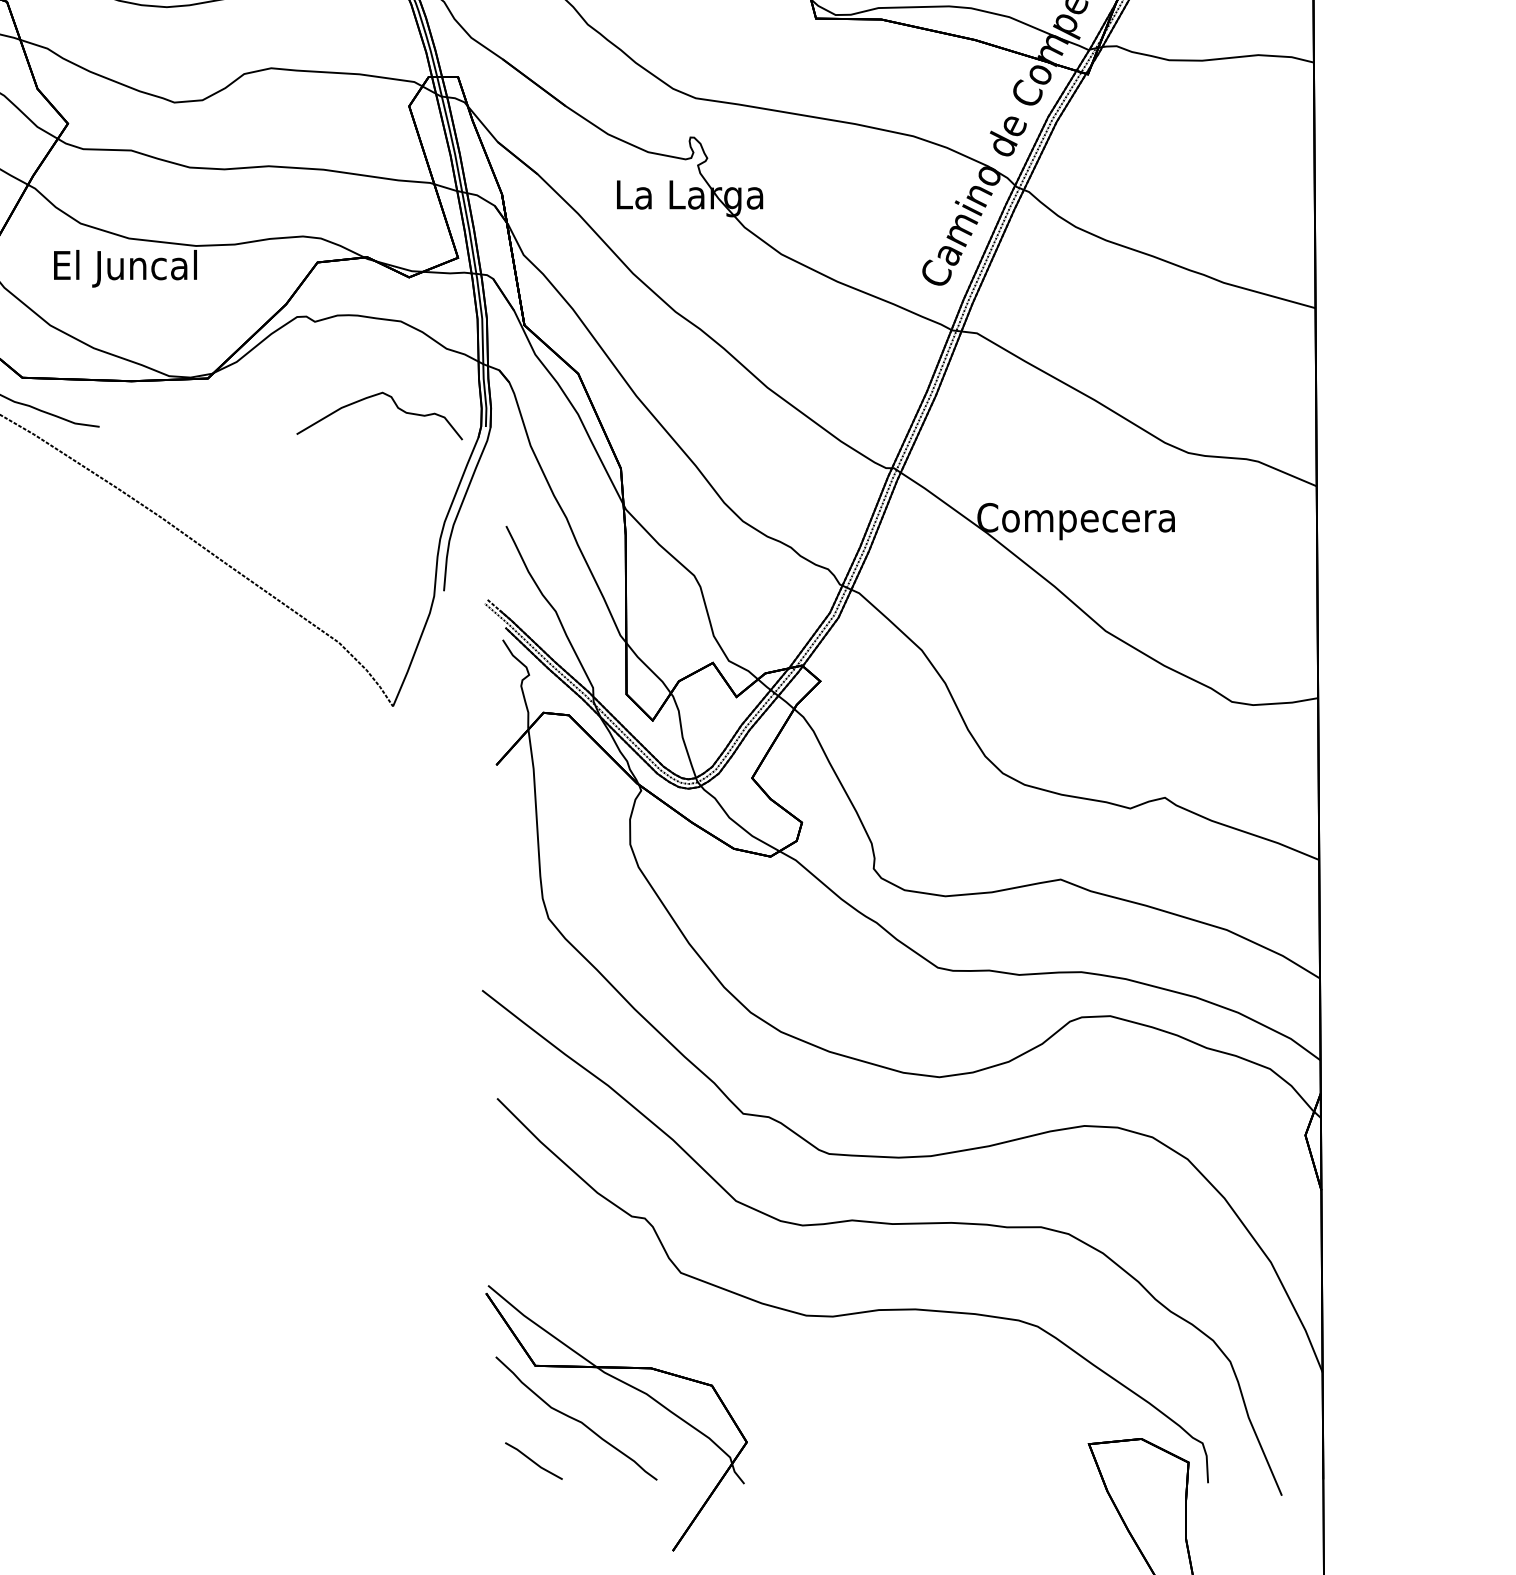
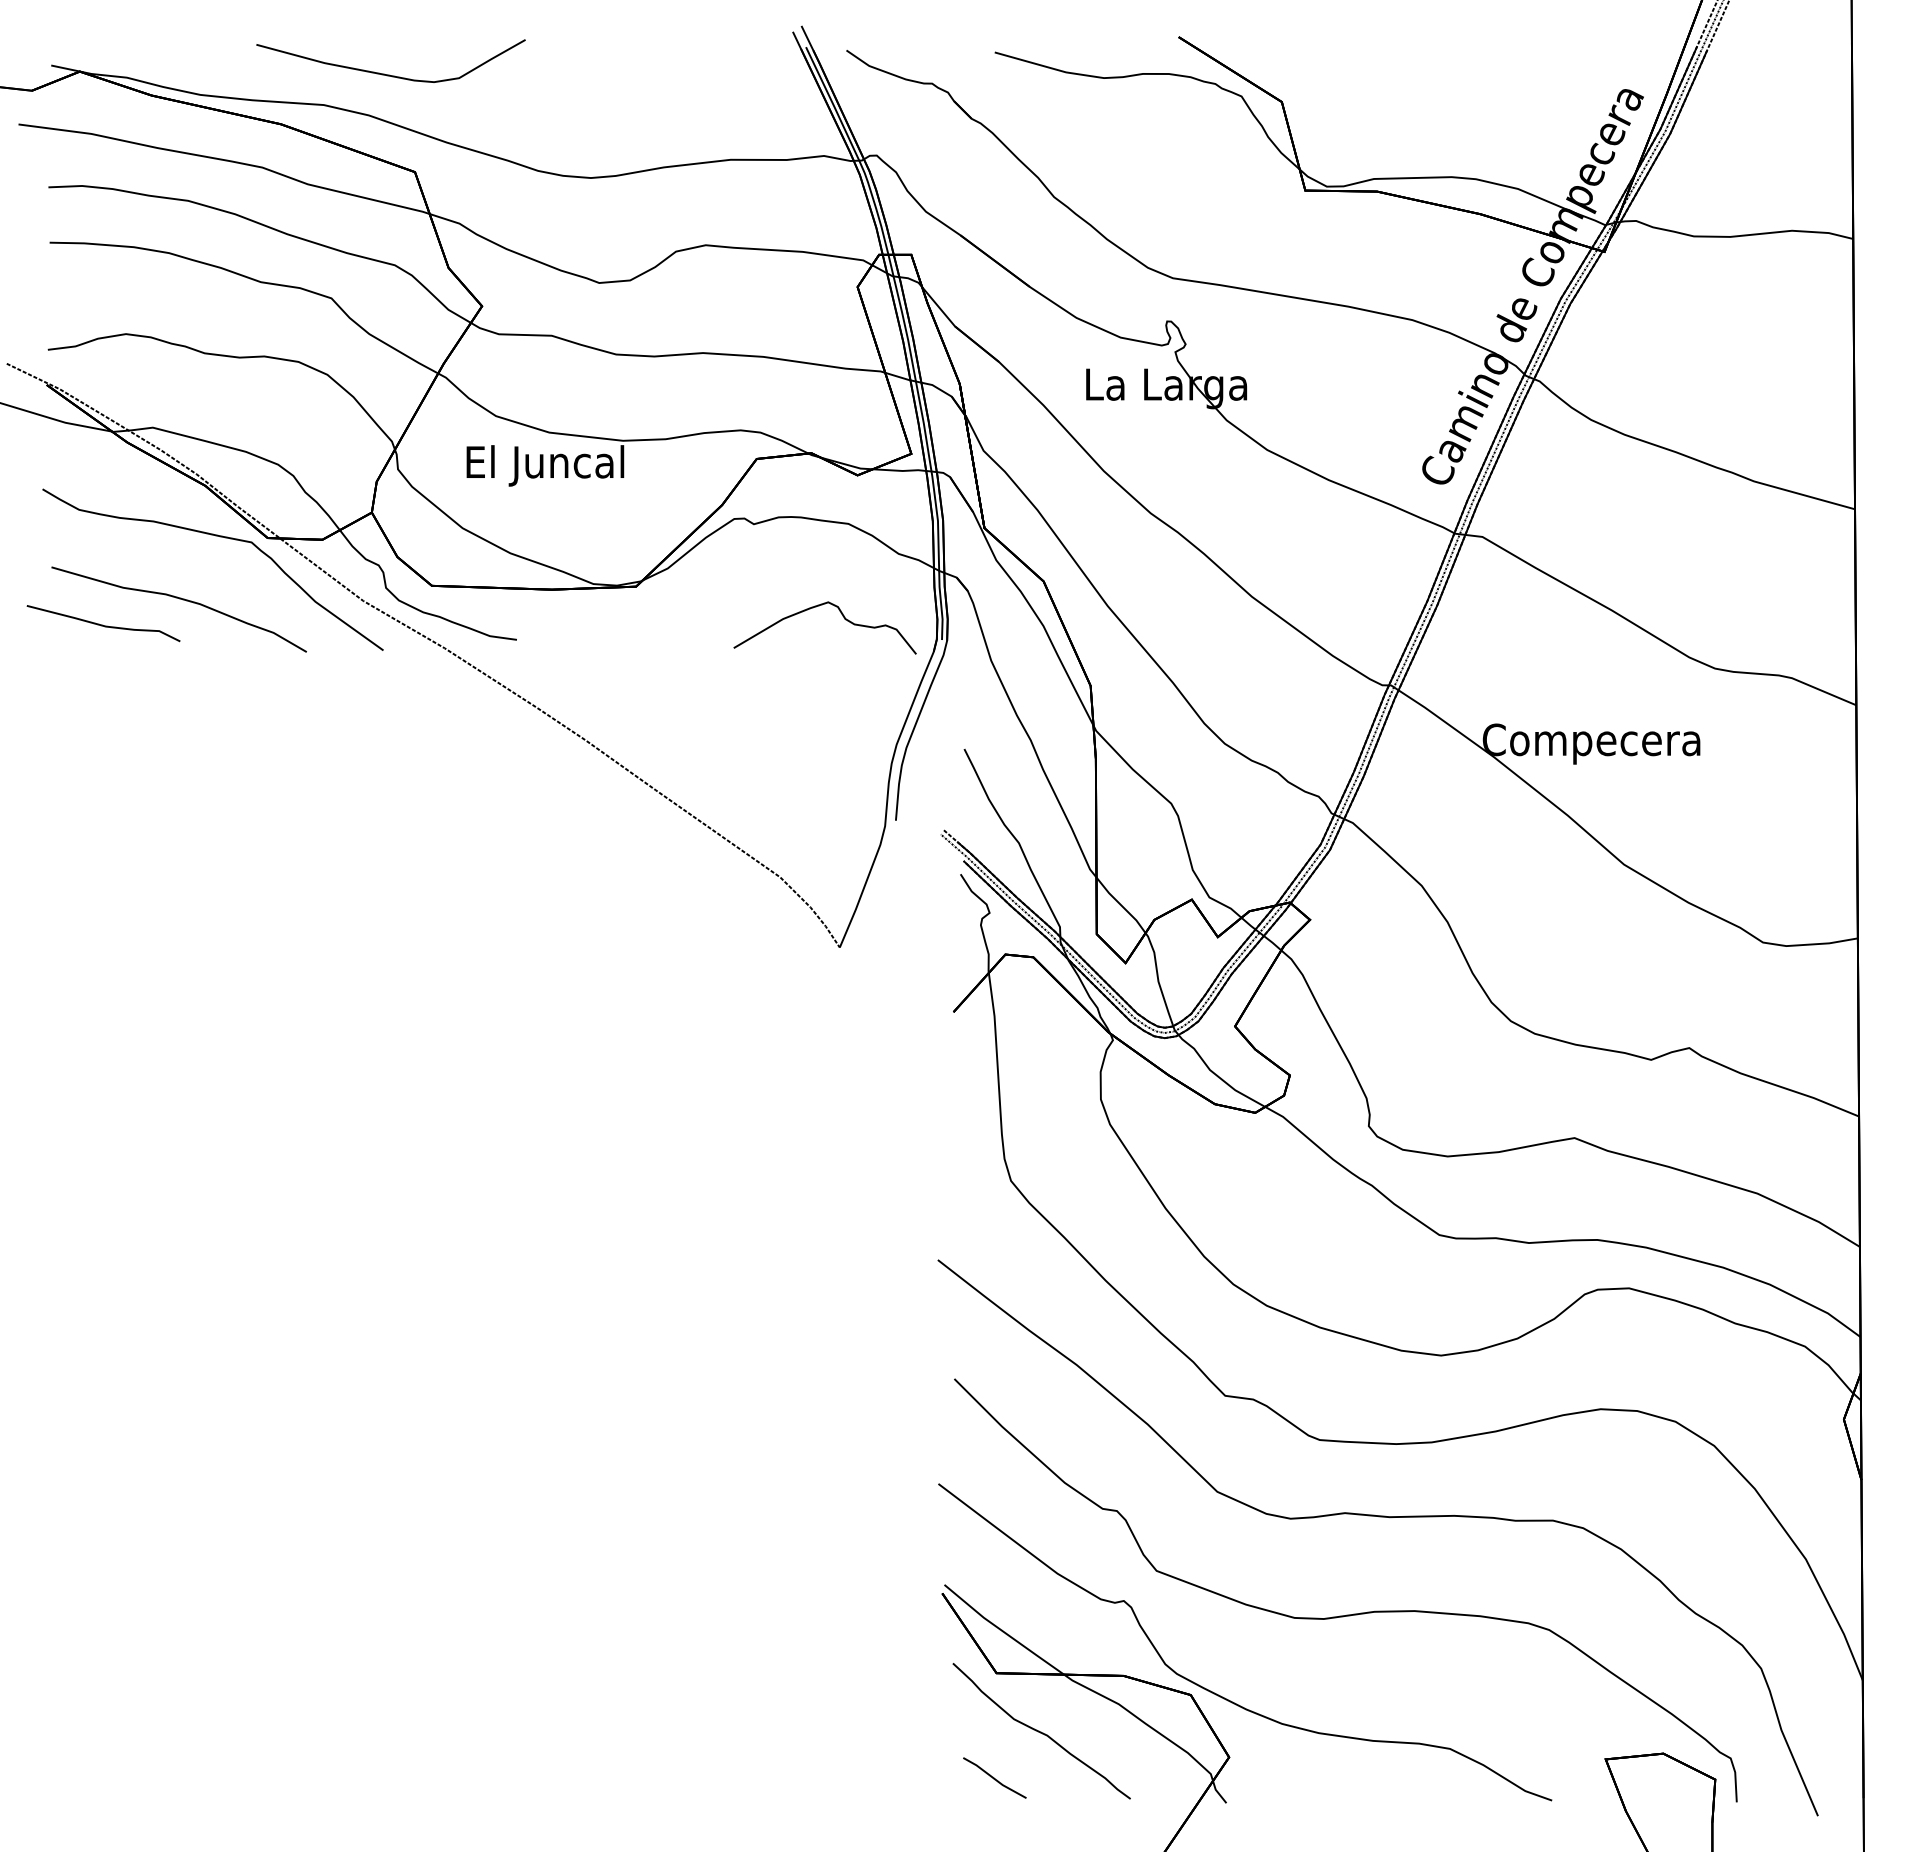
part: (737, 1385) -> (1218, 1694), added

